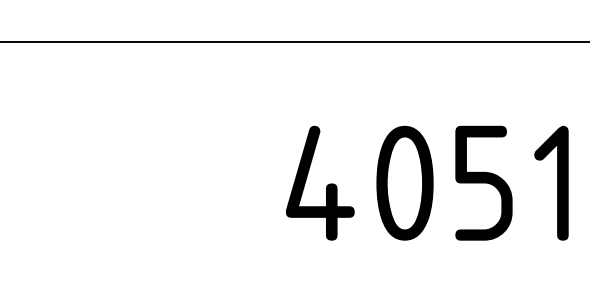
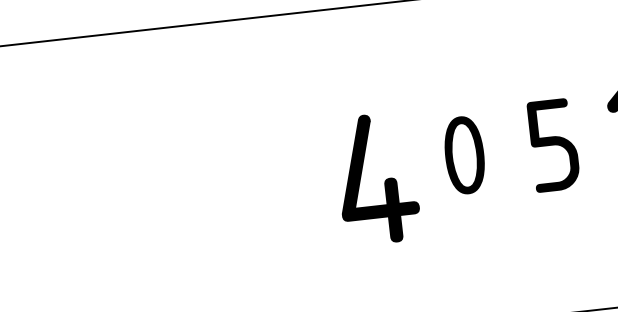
part: (404, 182) -> (464, 154), size x0.6
part: (483, 182) -> (553, 144), size x0.7
part: (326, 185) -> (384, 180), moved

